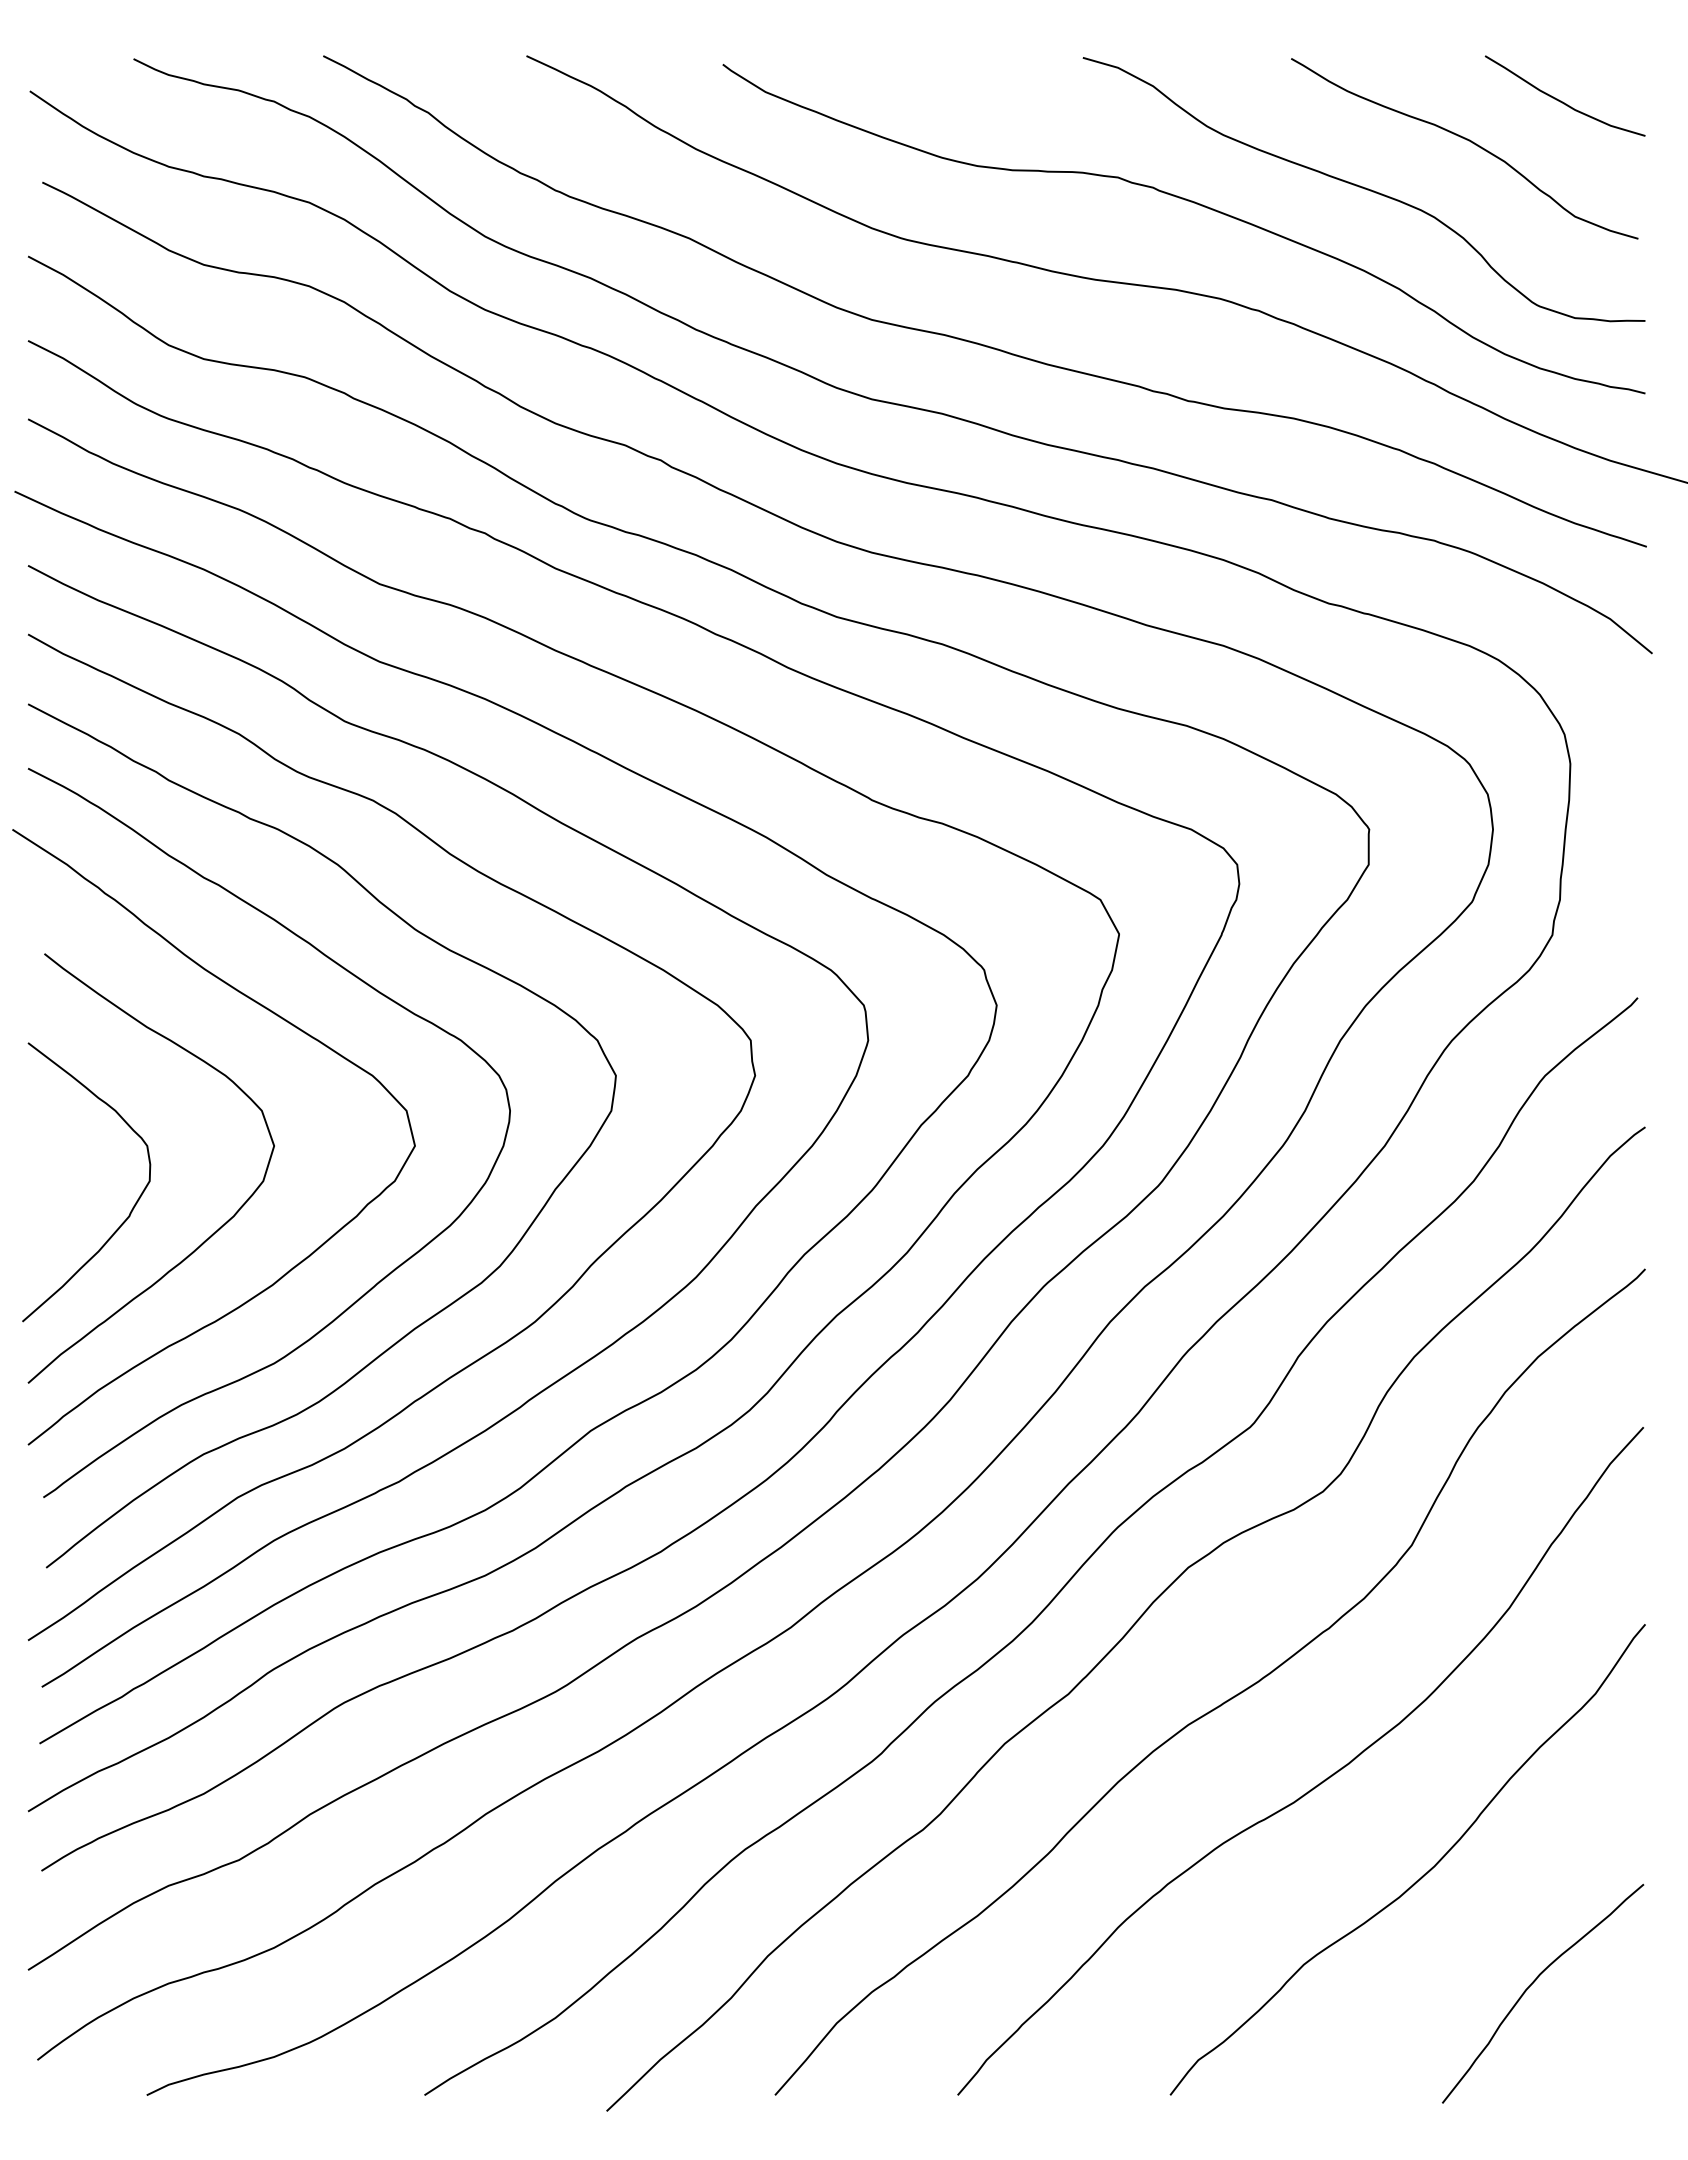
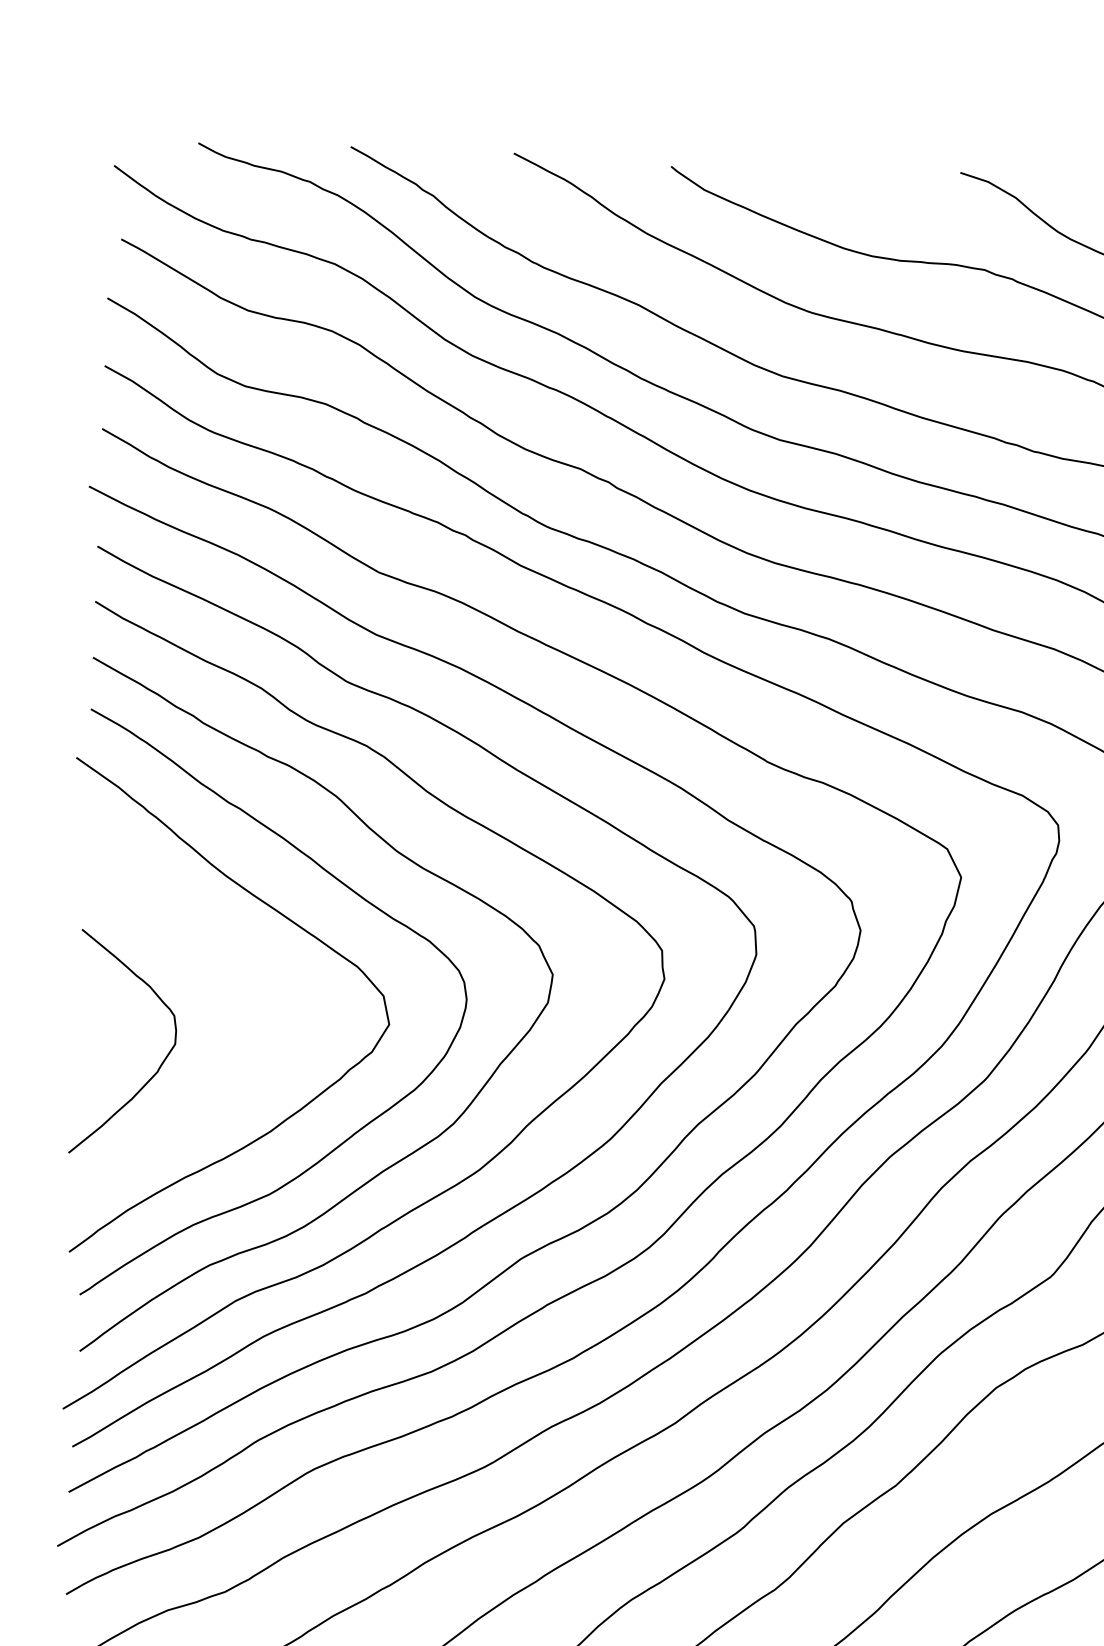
curve: (213, 1232) -> (224, 1087), removed

